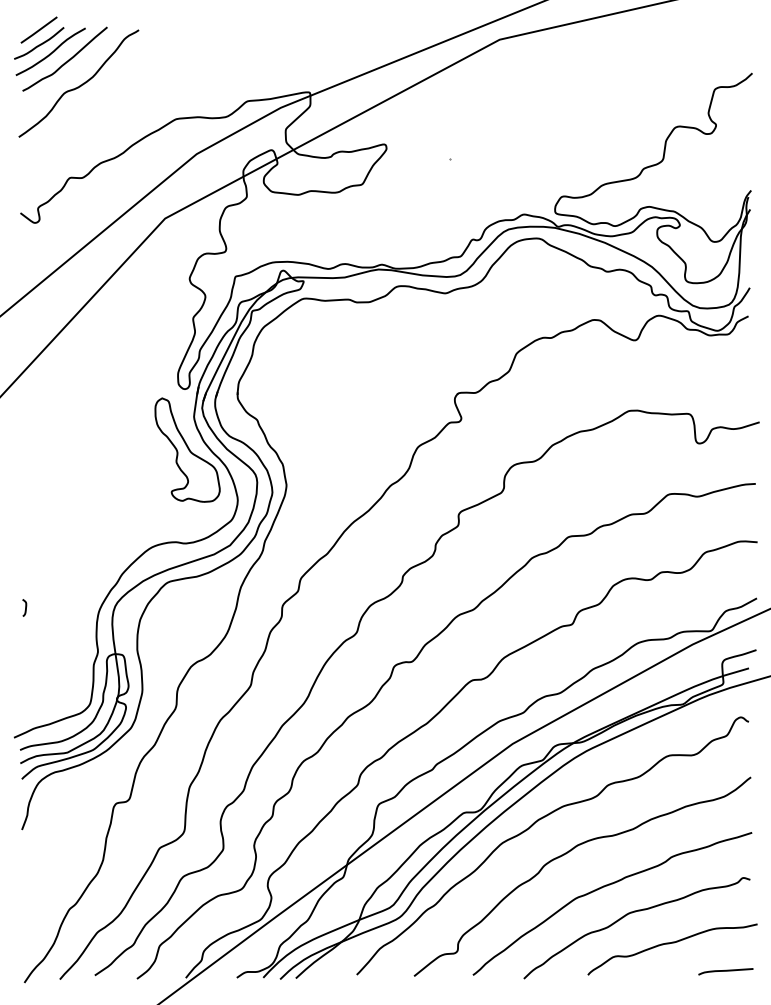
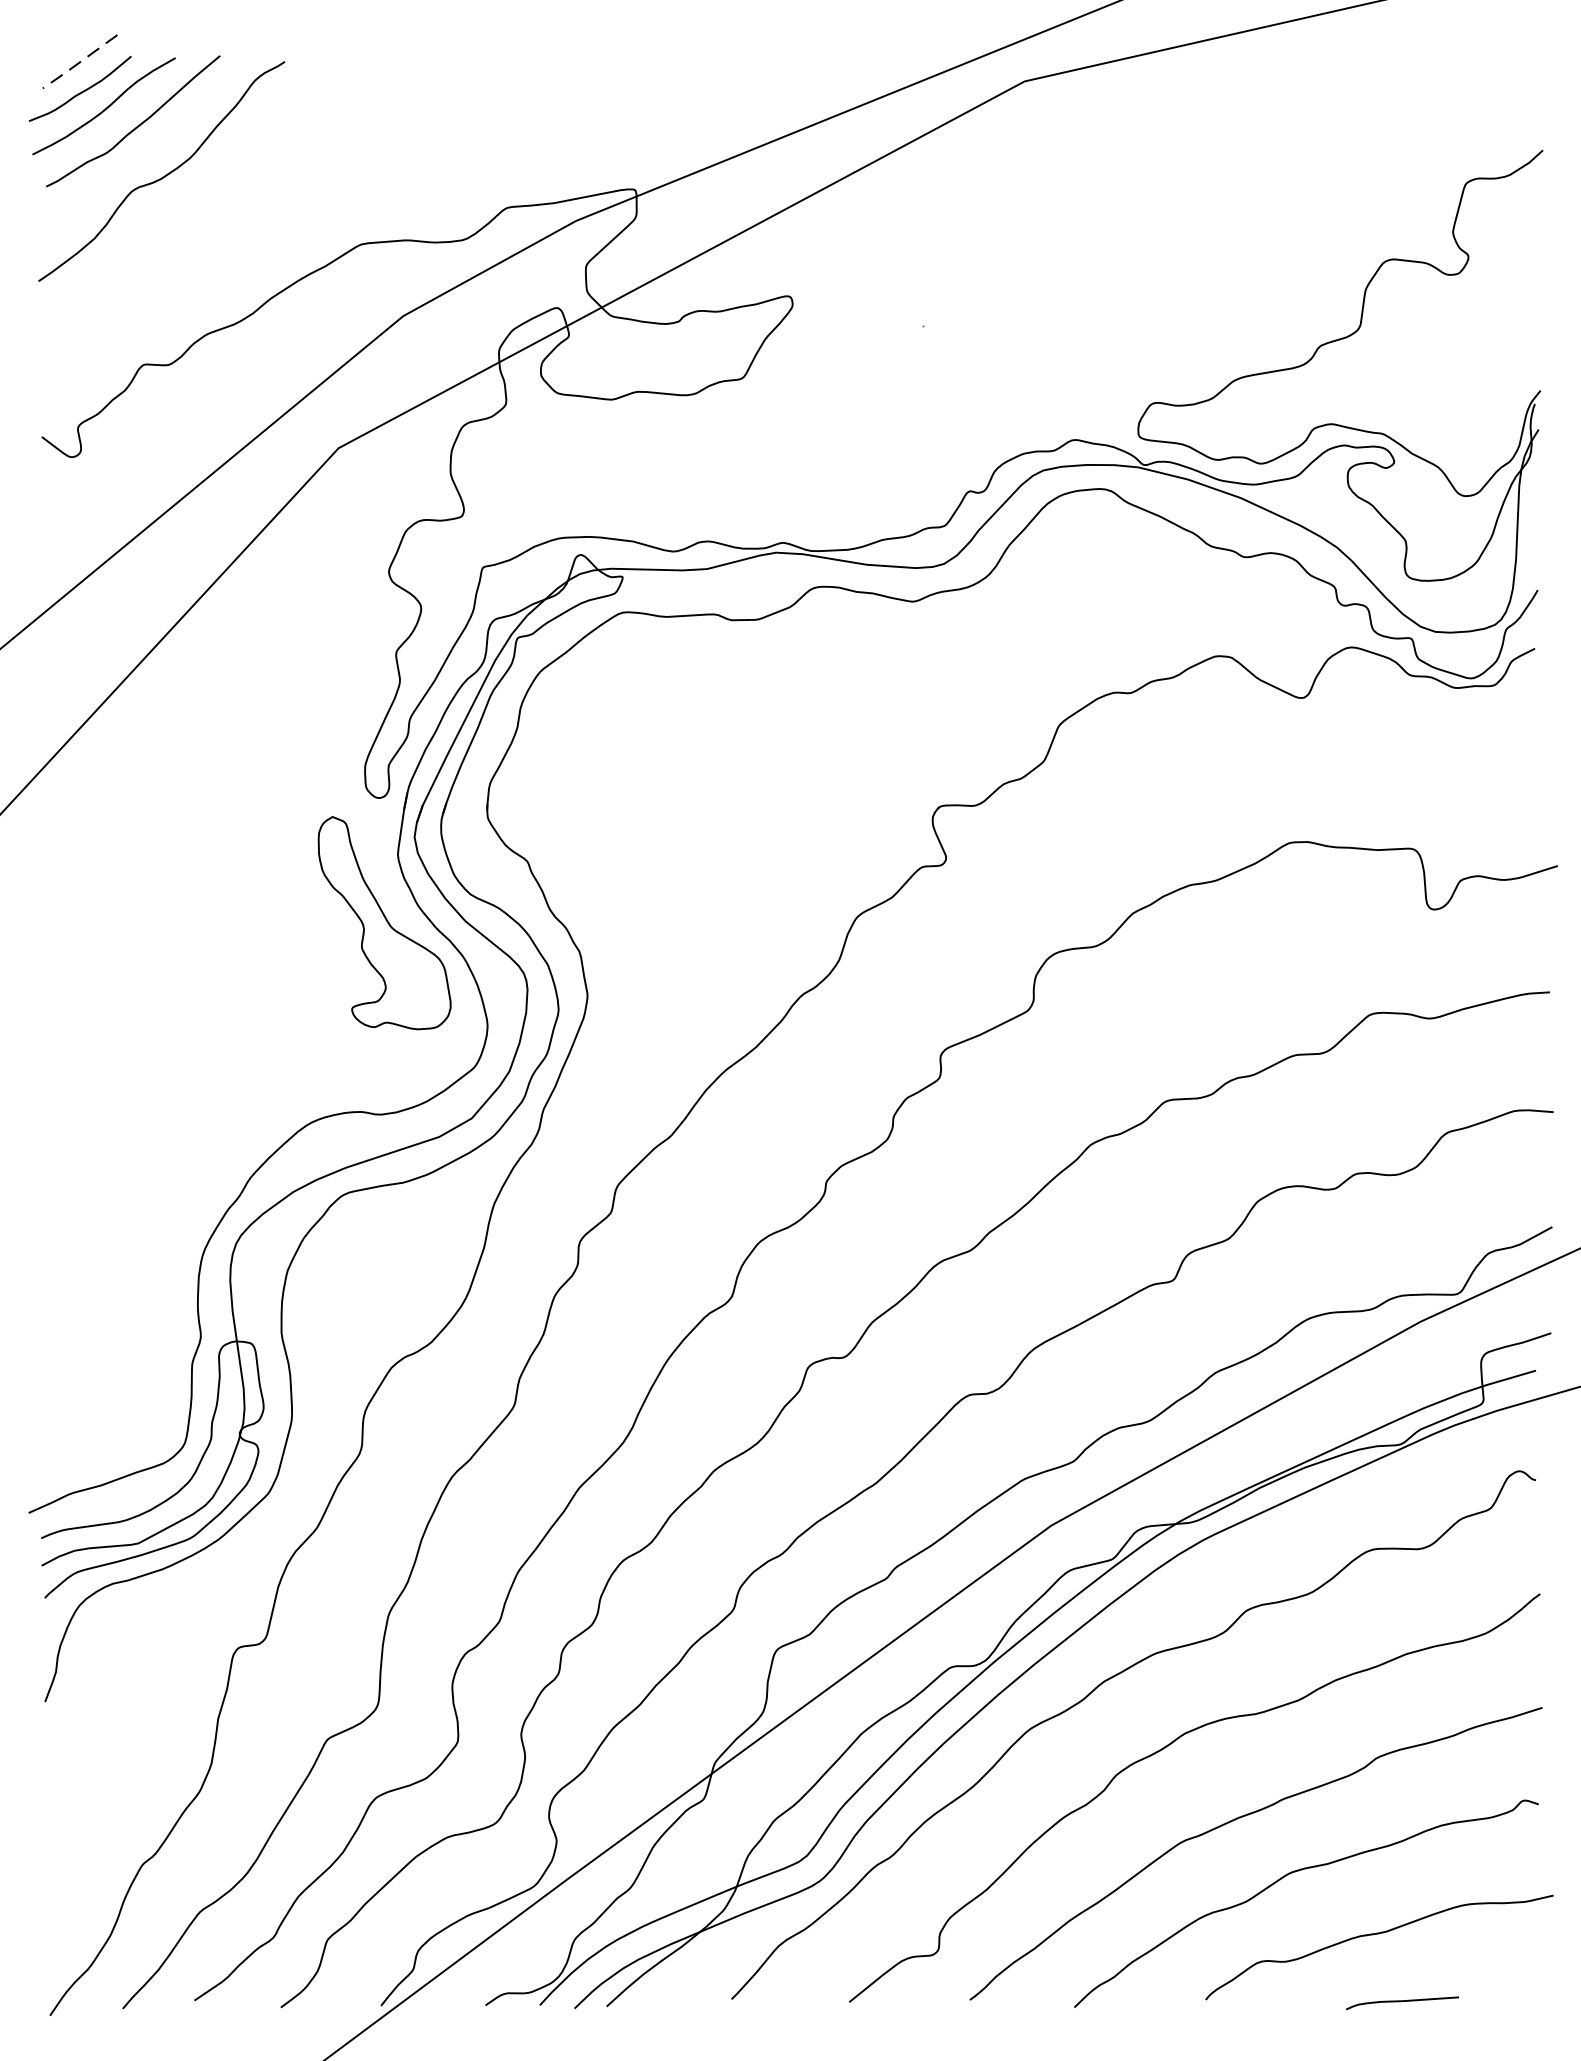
line: (38, 31) -> (78, 64), solid -> dashed
curve: (25, 607) -> (52, 1245), removed
curve: (725, 971) -> (1401, 2002), moved

